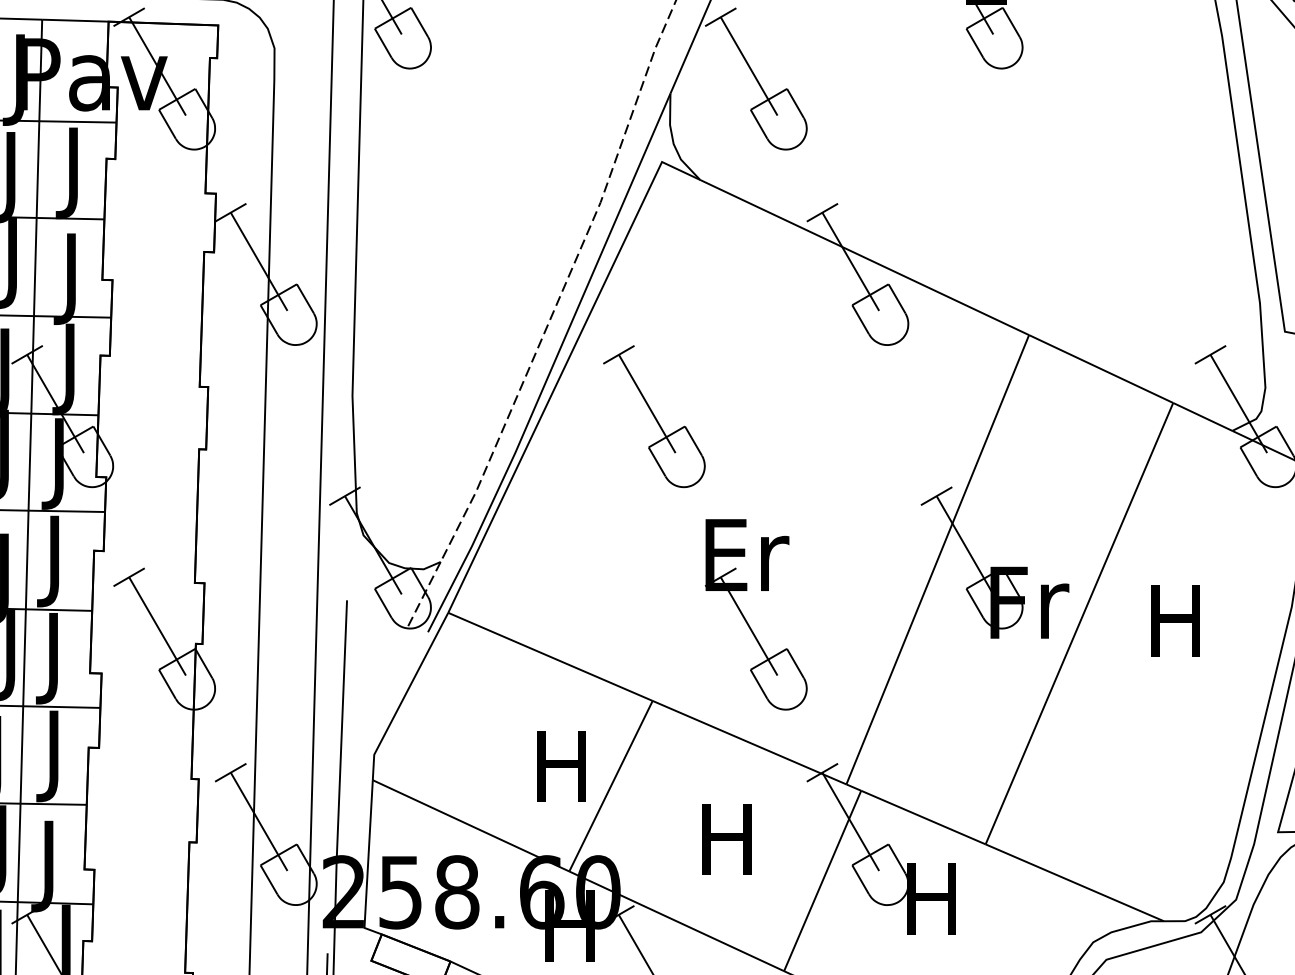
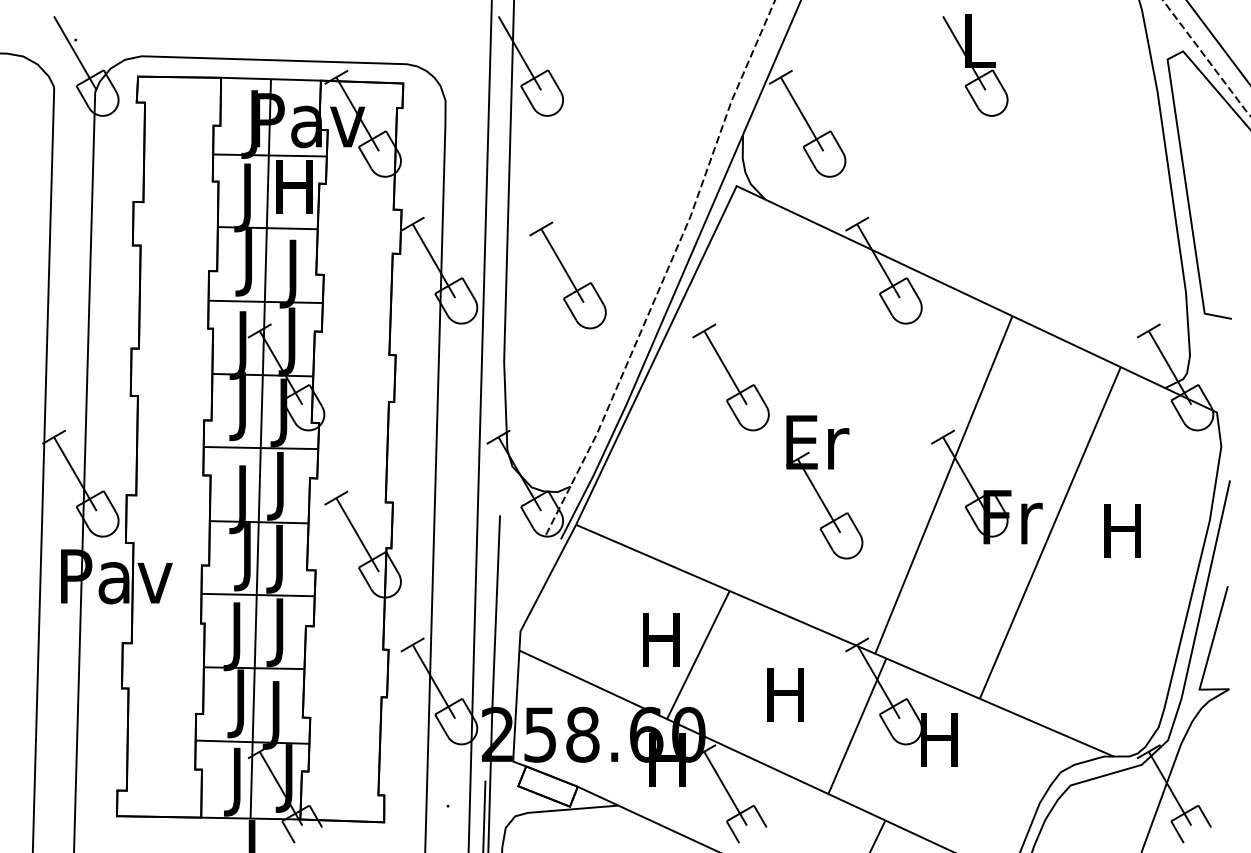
text: (73, 171) -> (294, 193), J -> H
part: (436, 280) -> (567, 275), added
part: (748, 621) -> (818, 492), moved

